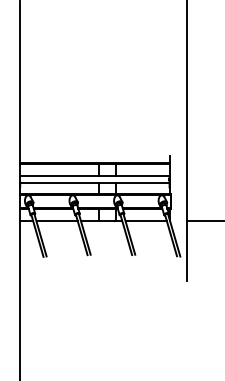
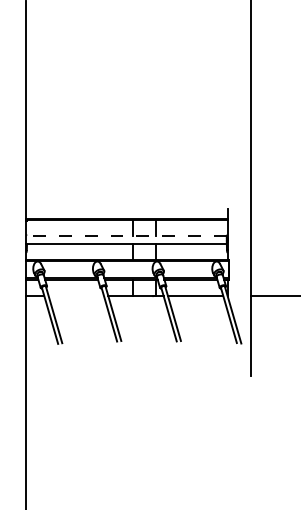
line: (94, 175) -> (126, 235), solid -> dashed
line: (57, 221) -> (76, 296), removed

